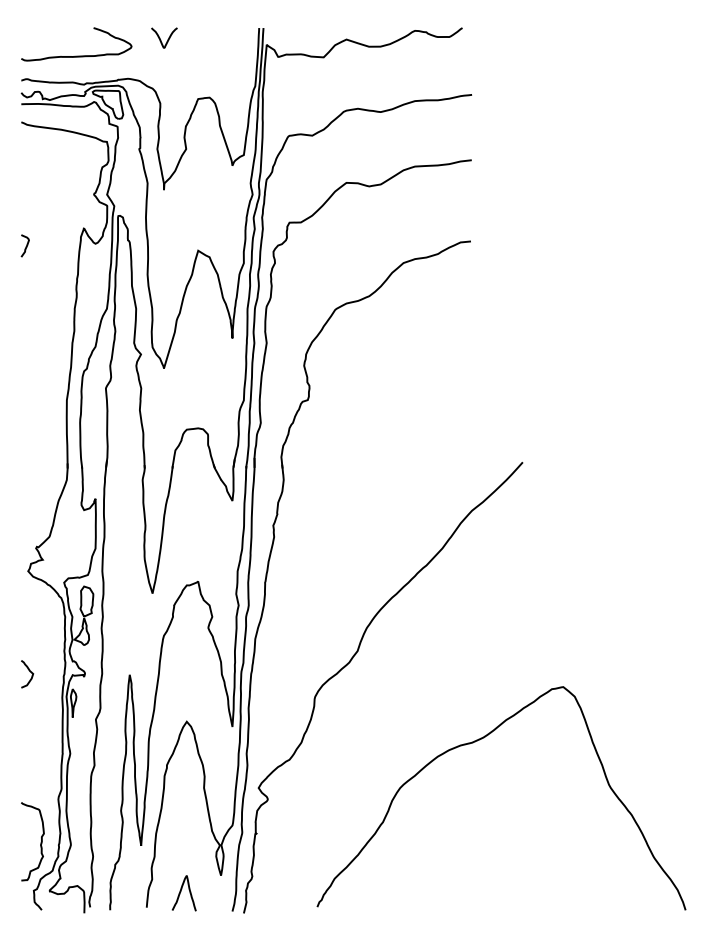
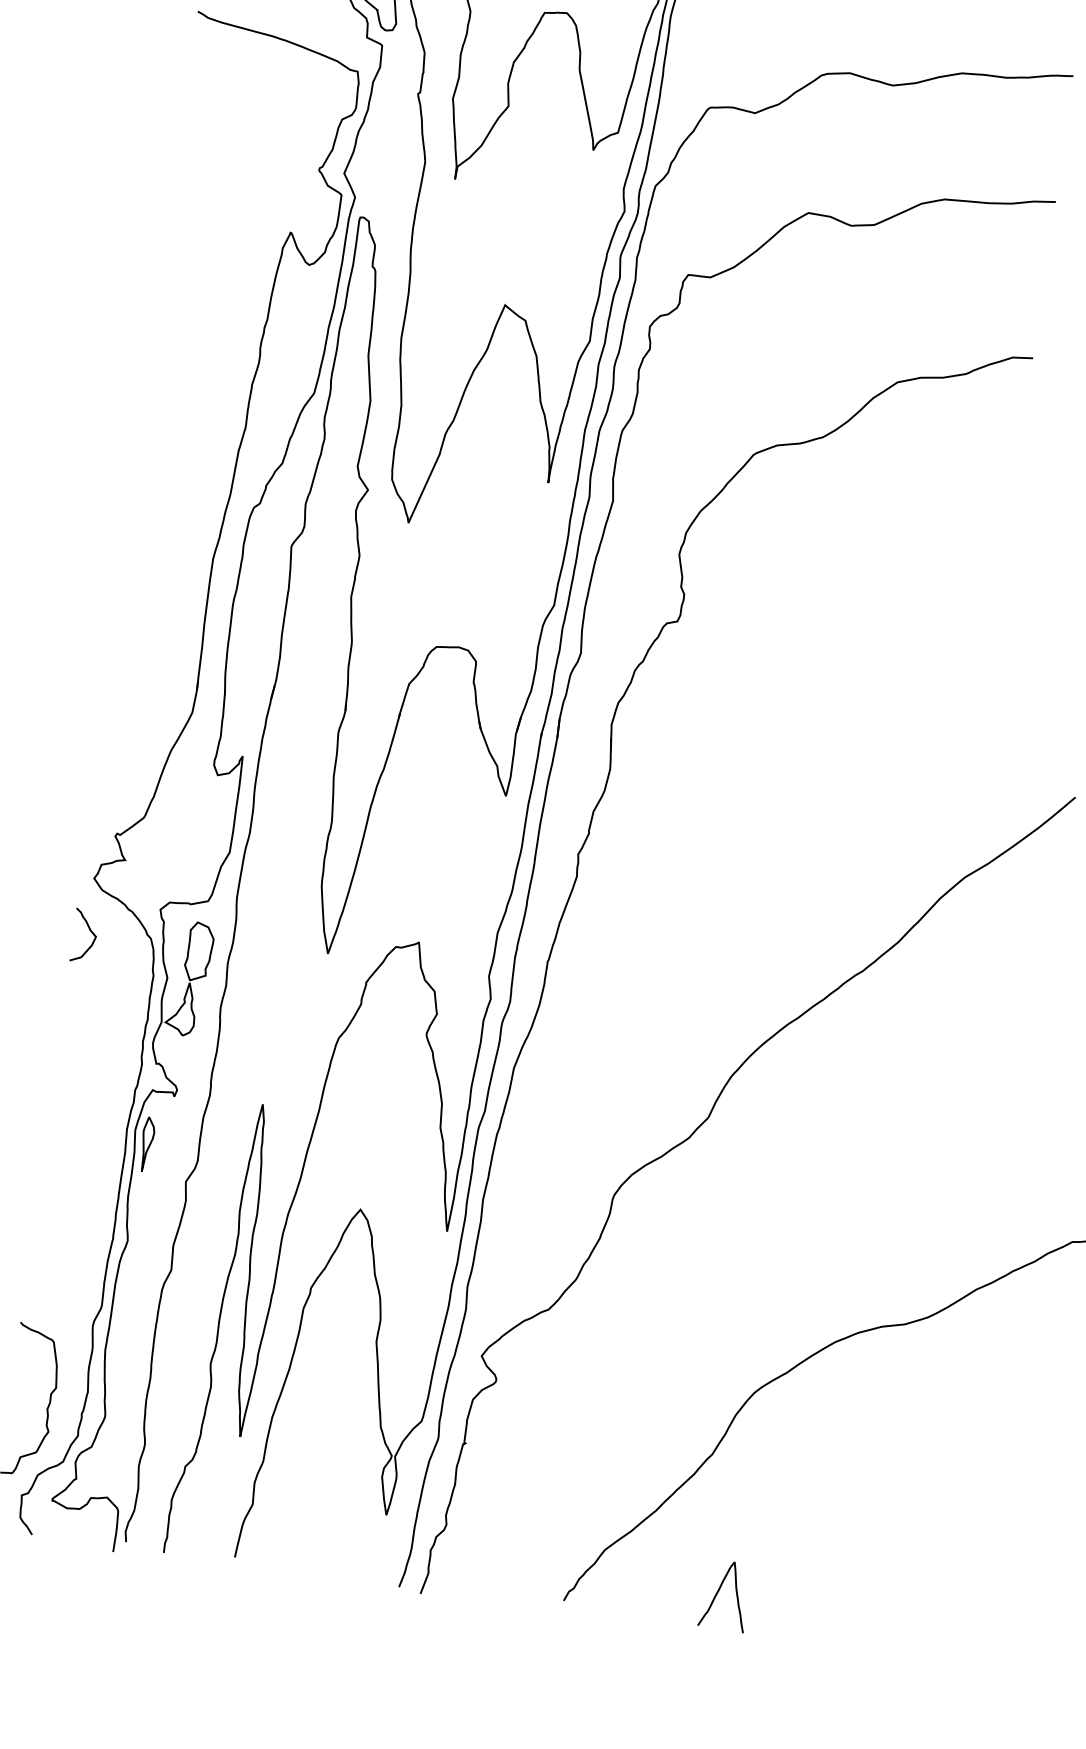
curve: (25, 246) -> (173, 251), removed
curve: (29, 671) -> (89, 931), moved
curve: (181, 891) -> (720, 1591), moved

